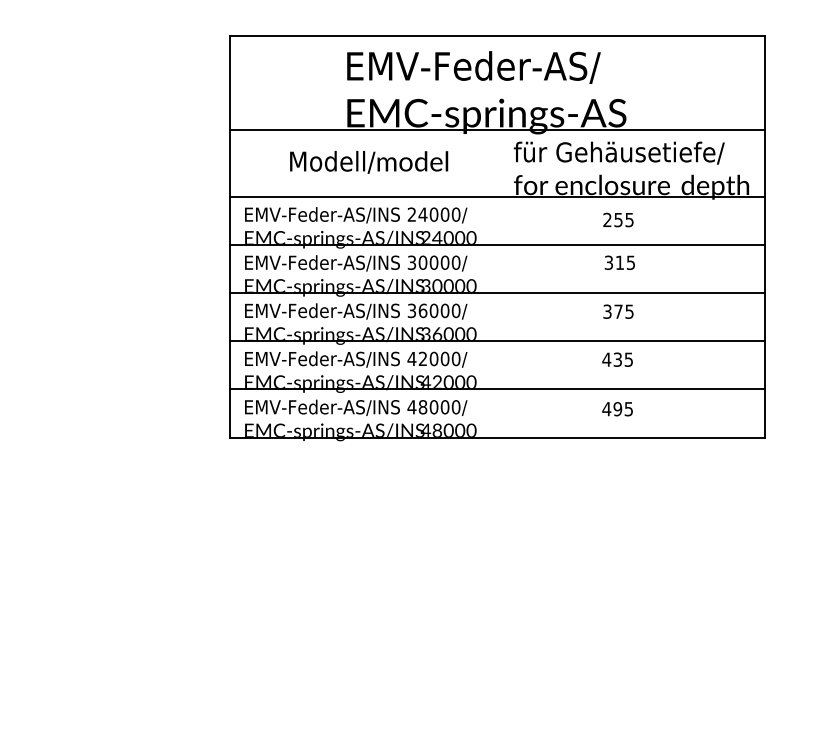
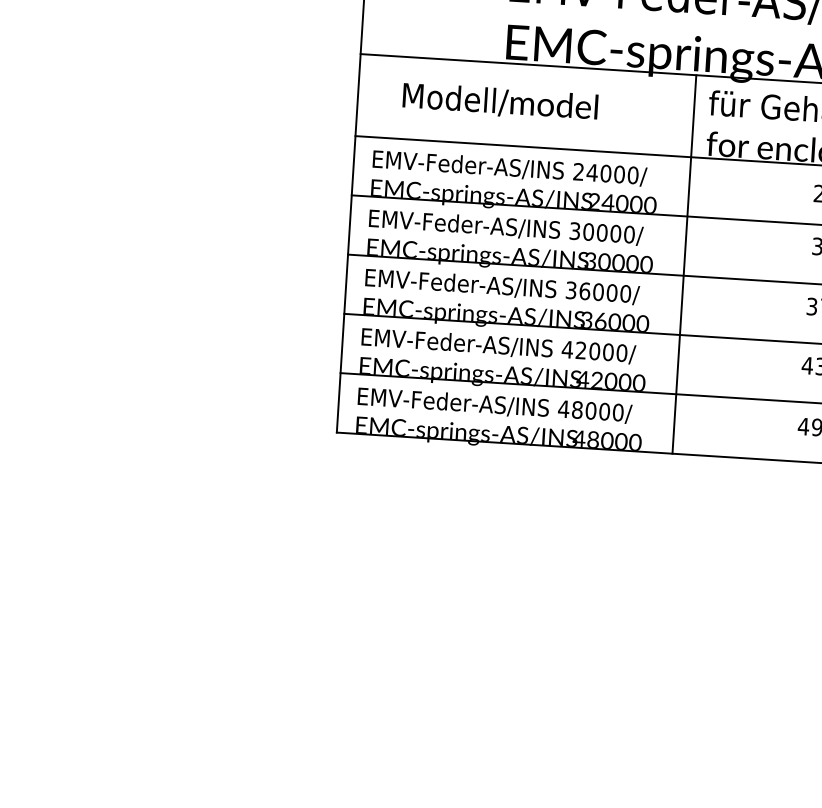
text: (369, 162) -> (500, 102), moved
line: (502, 283) -> (684, 263), added

